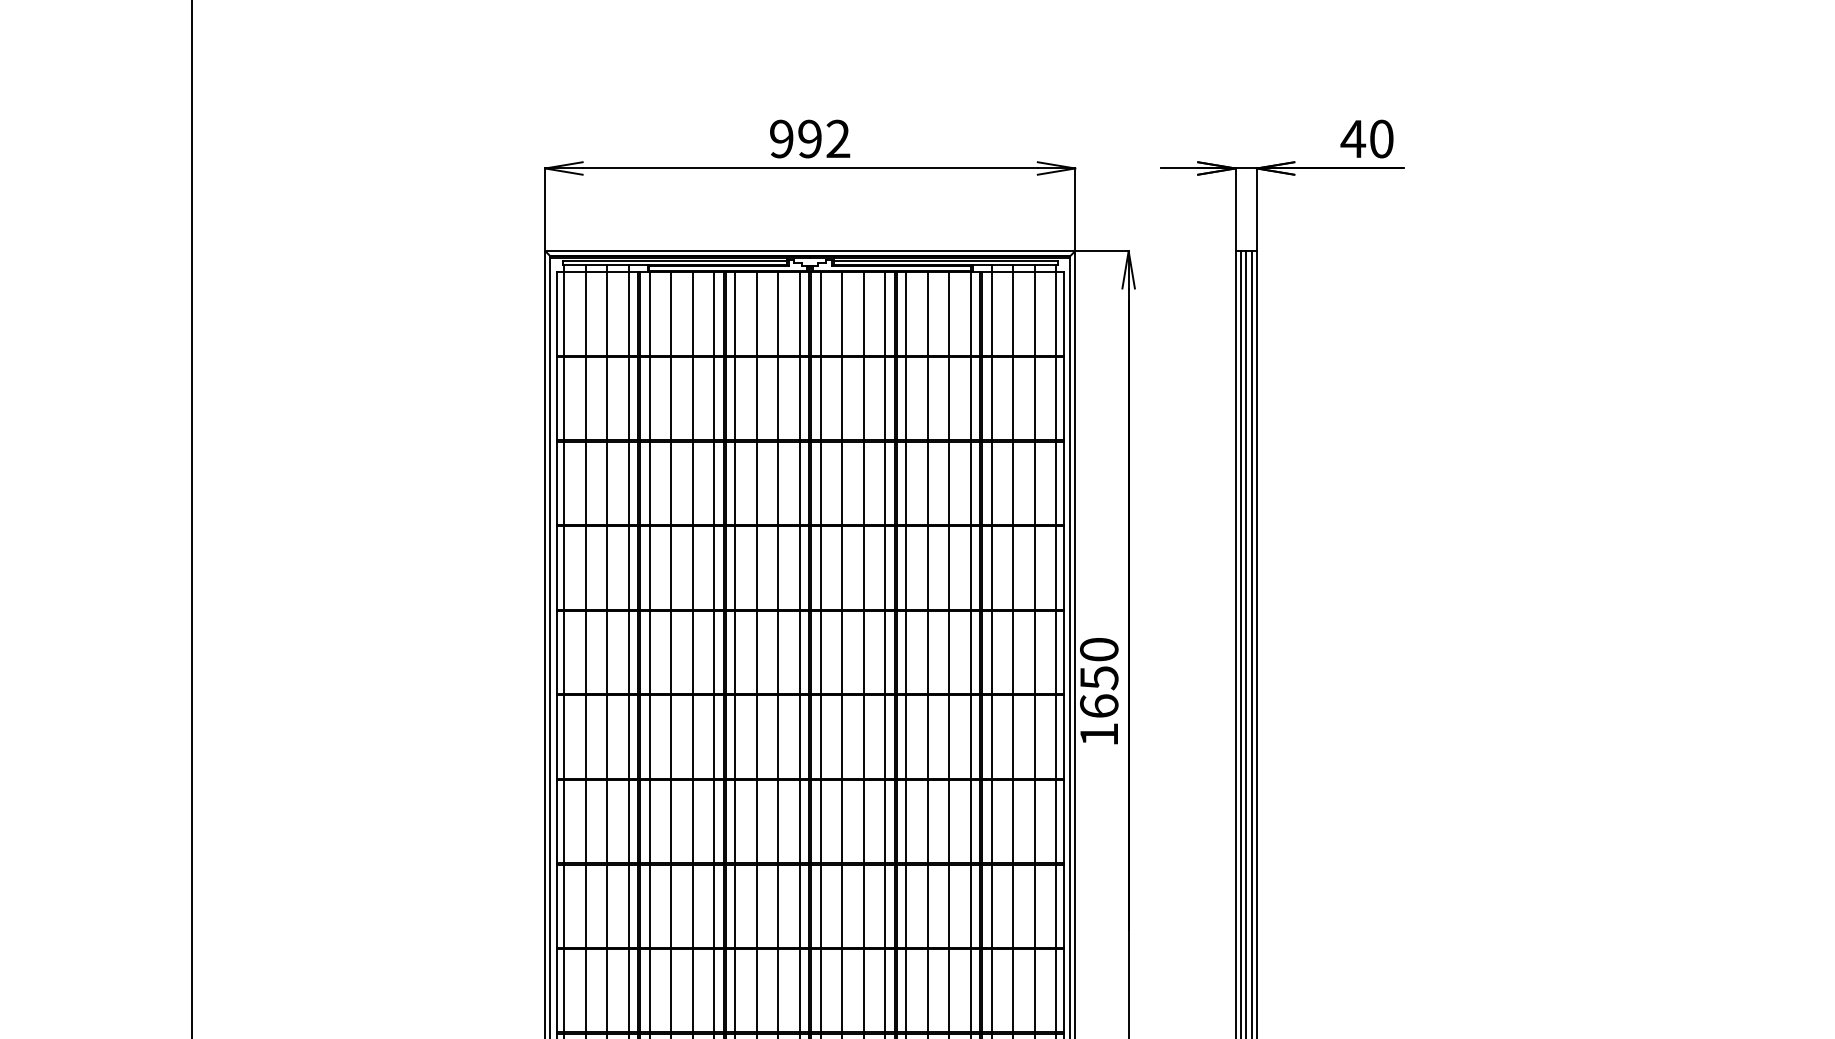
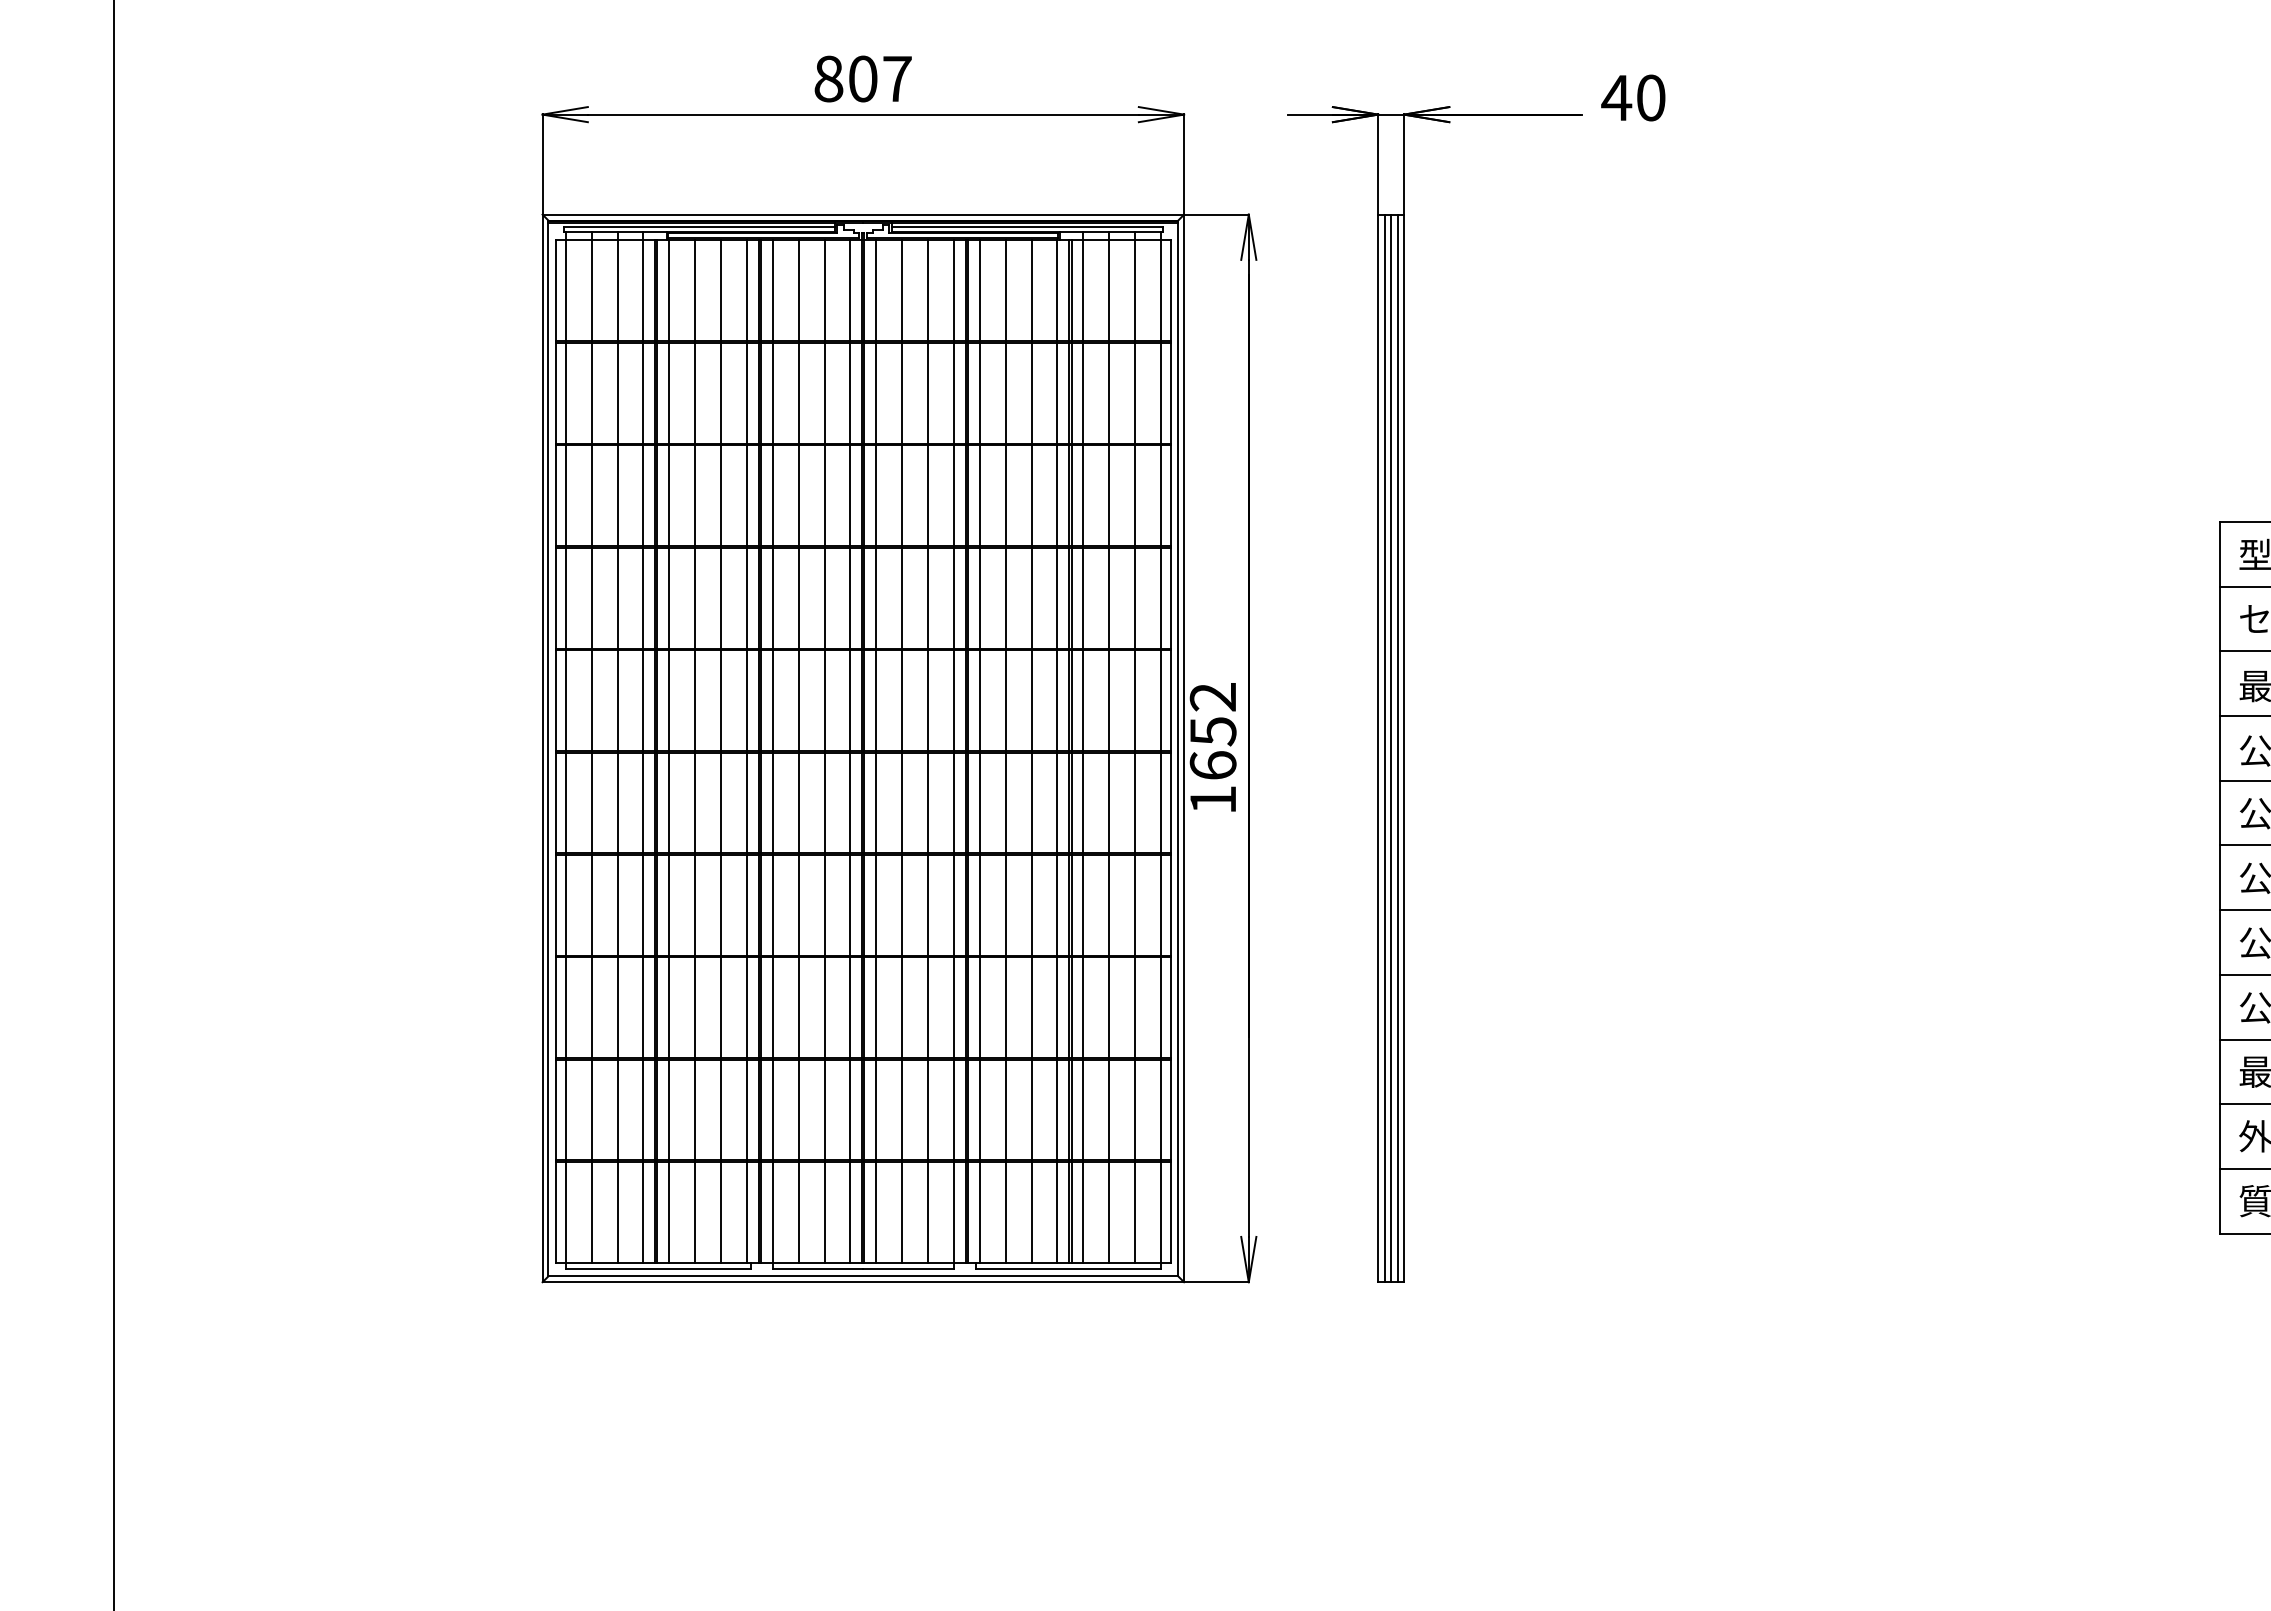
text: (809, 138) -> (862, 78), 992 -> 807
text: (1367, 138) -> (1633, 97), moved
text: (1098, 649) -> (1212, 697), 1650 -> 1652

